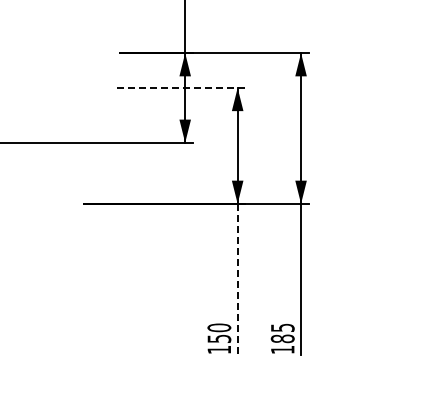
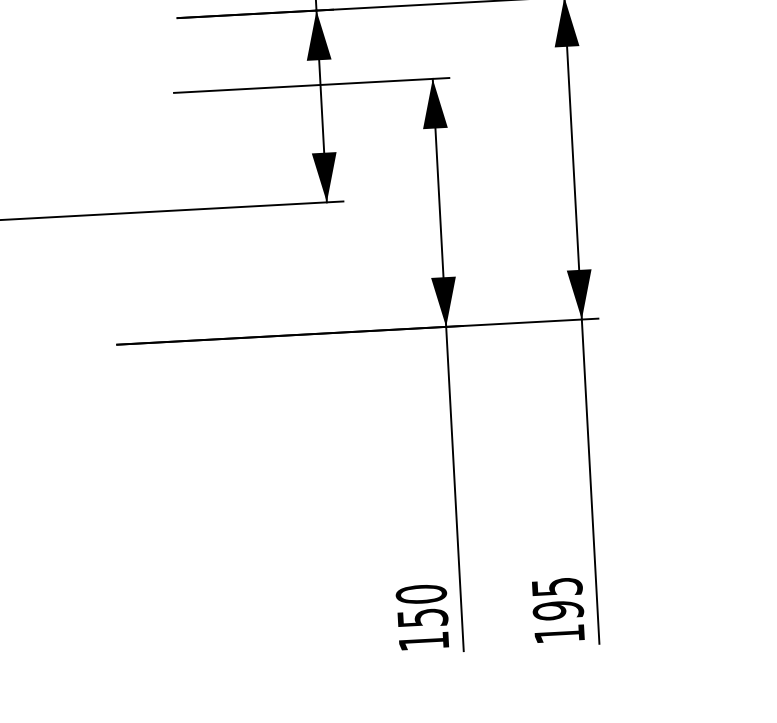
line: (181, 87) -> (312, 84), dashed -> solid
line: (237, 279) -> (454, 488), dashed -> solid
text: (282, 338) -> (557, 609), 185 -> 195

